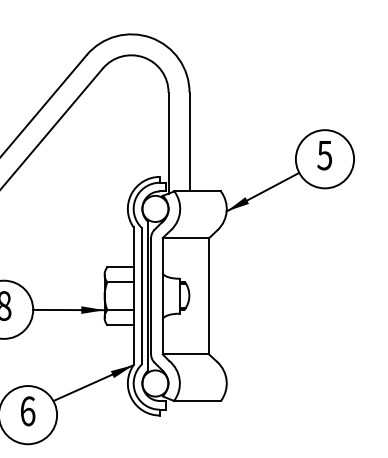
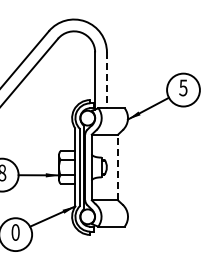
line: (188, 142) -> (106, 80), solid -> dashed
line: (209, 296) -> (118, 167), solid -> dashed
text: (27, 411) -> (15, 232), 6 -> 0

